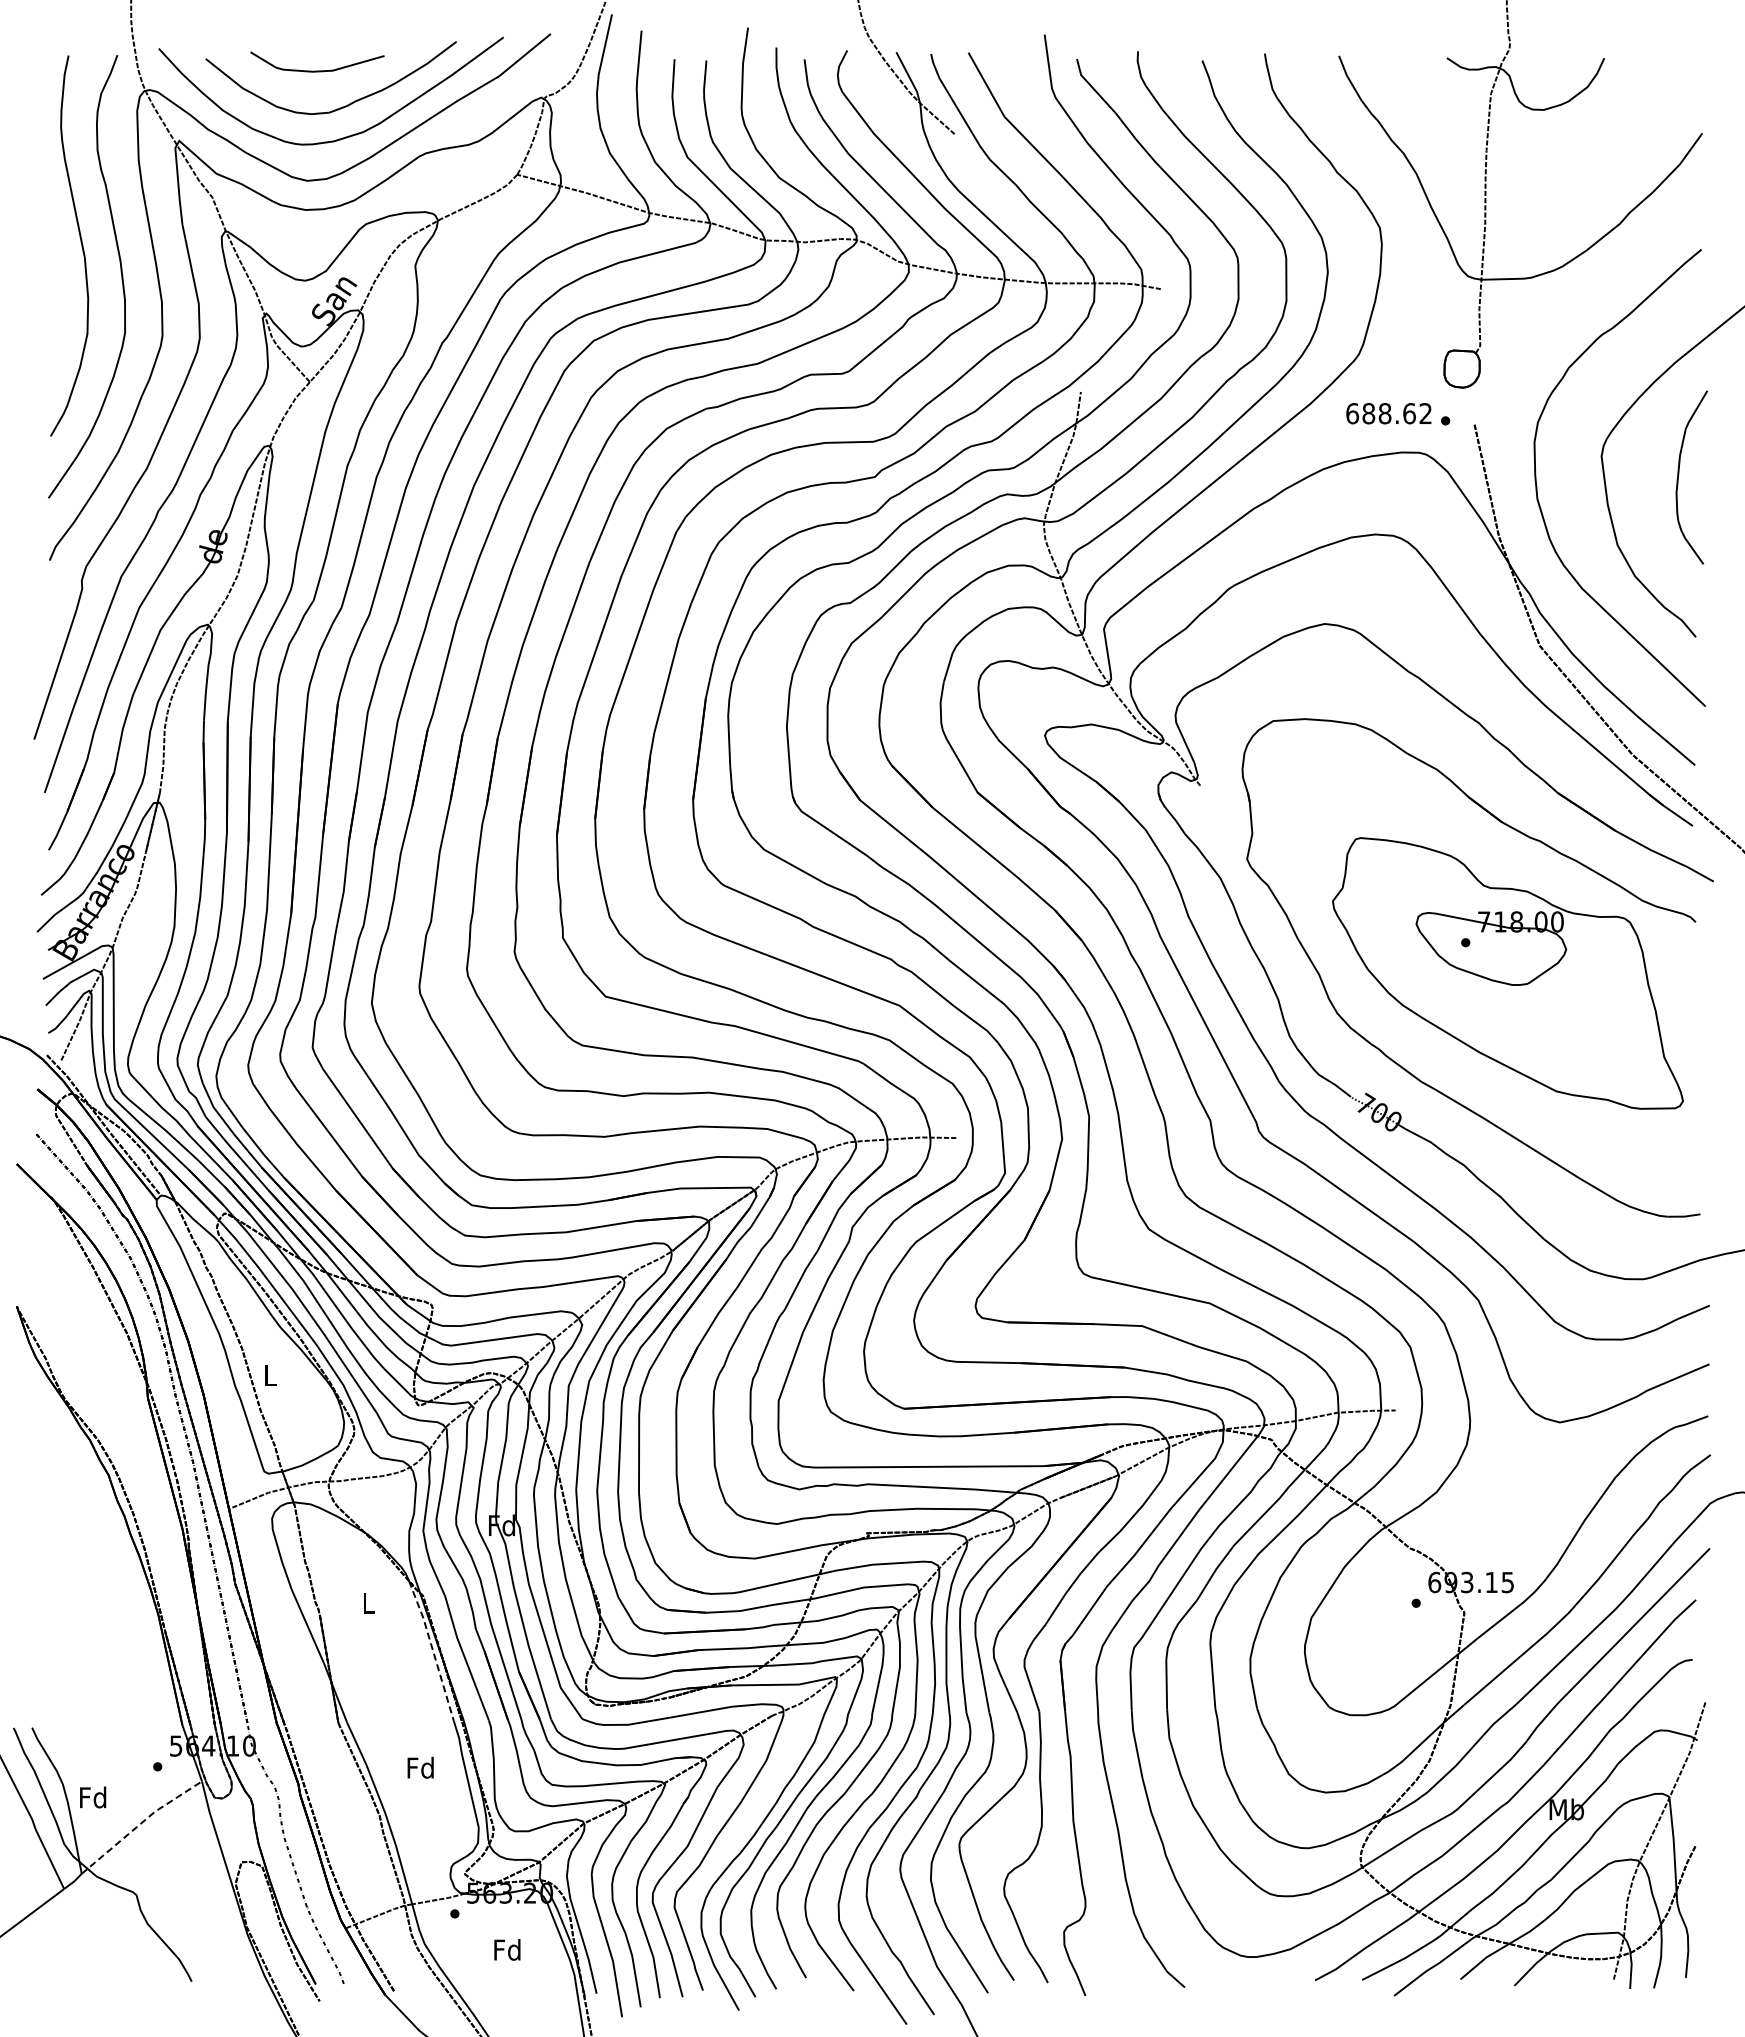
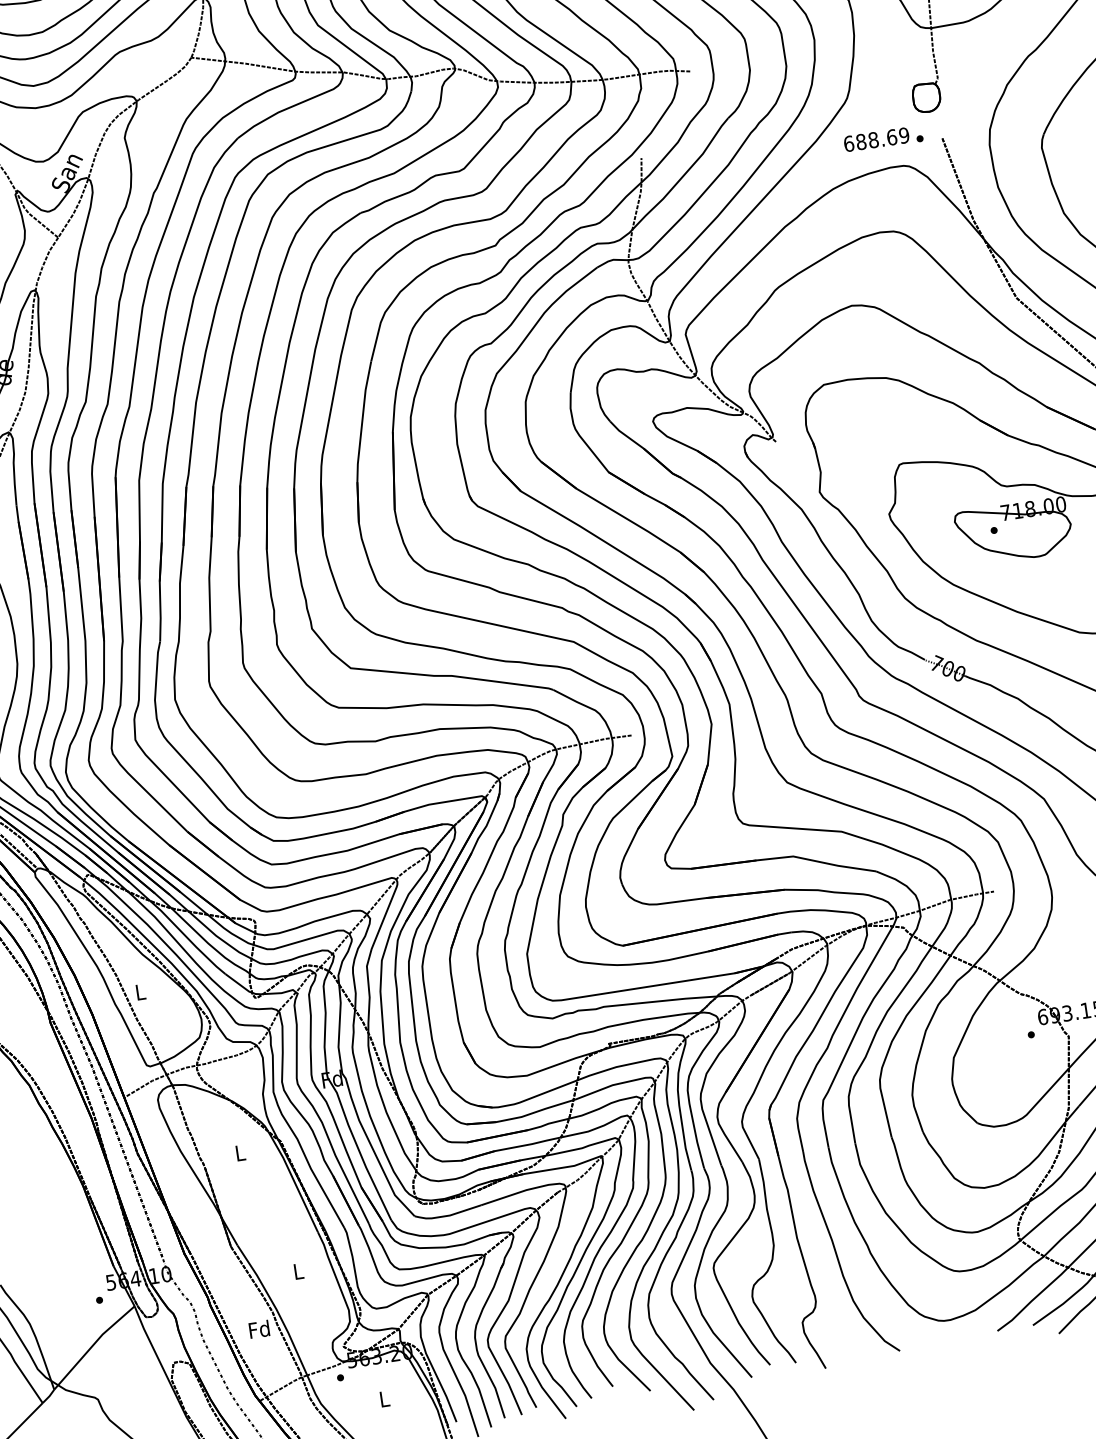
text: (1425, 413) -> (904, 135), 688.62 -> 688.69
line: (432, 1650) -> (293, 1181), dashed -> solid
text: (420, 1767) -> (298, 1271), Fd -> L
text: (93, 1797) -> (259, 1329), moved
line: (140, 1824) -> (93, 1345), dashed -> solid
text: (507, 1949) -> (384, 1398), Fd -> L

